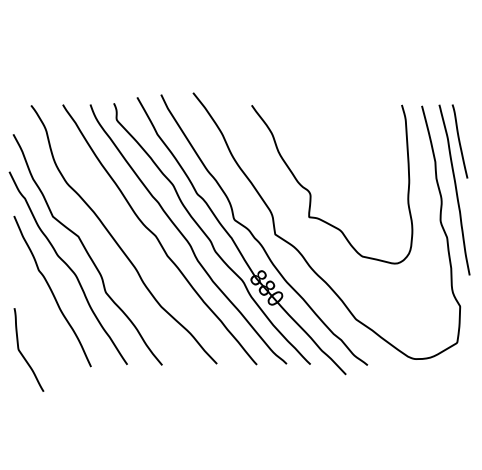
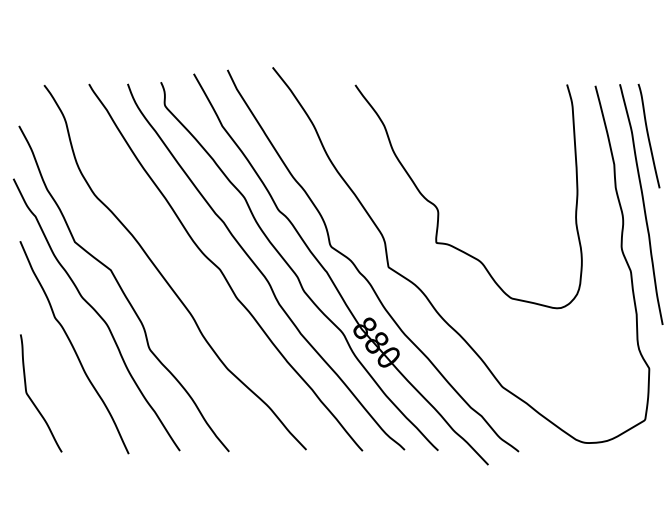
curve: (22, 353) -> (31, 398), moved

